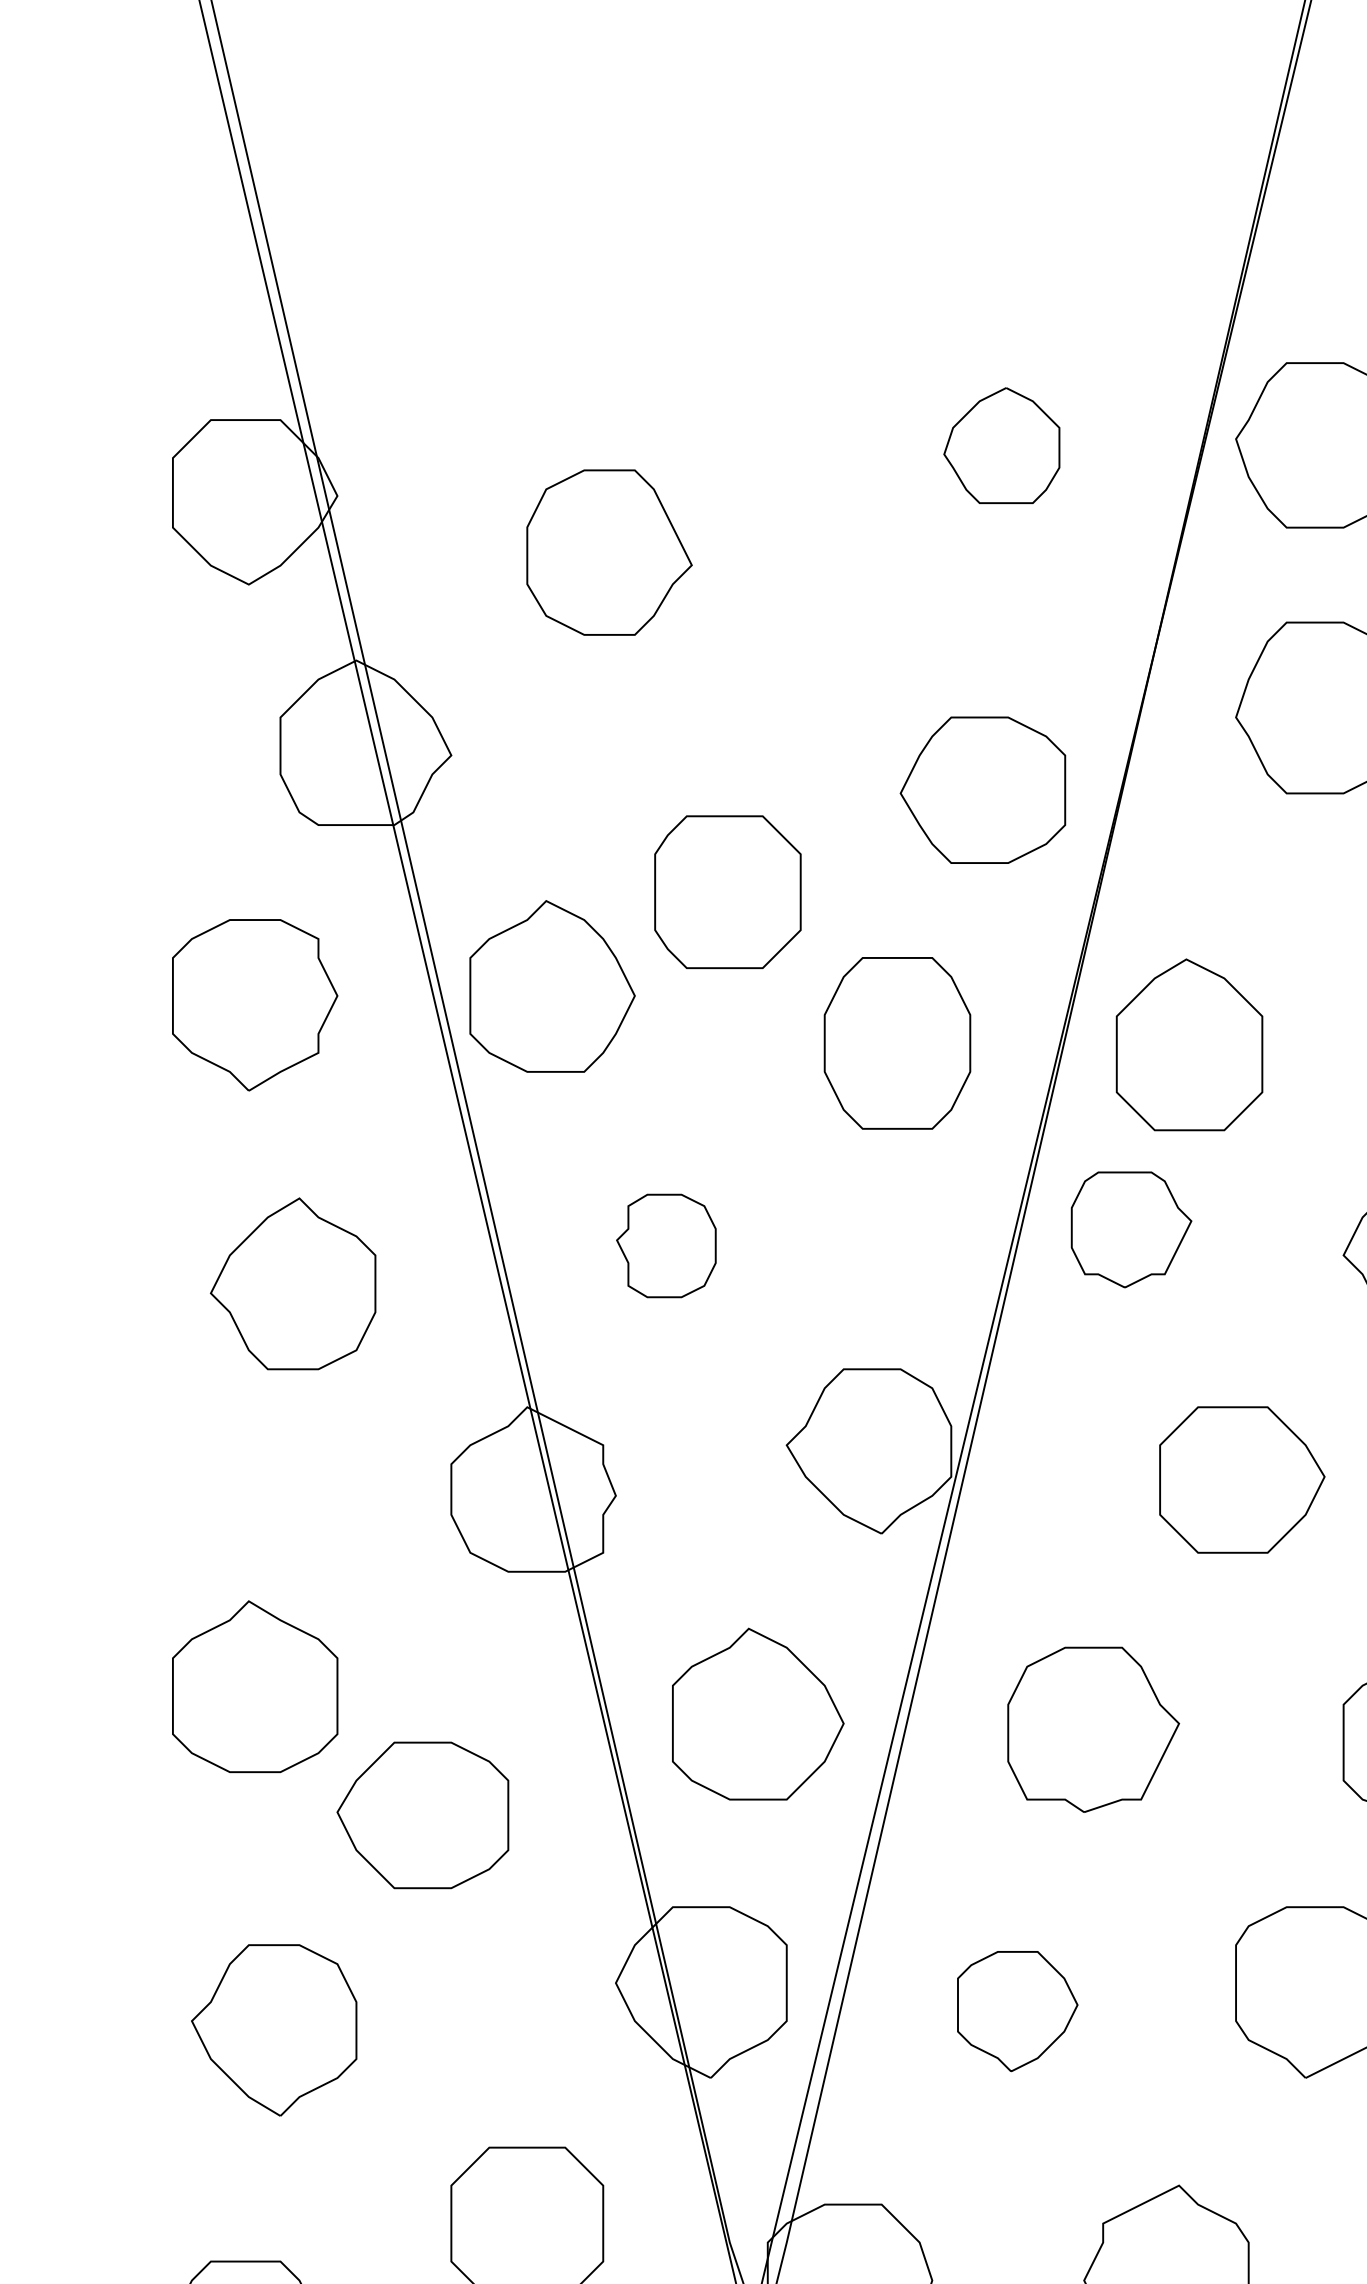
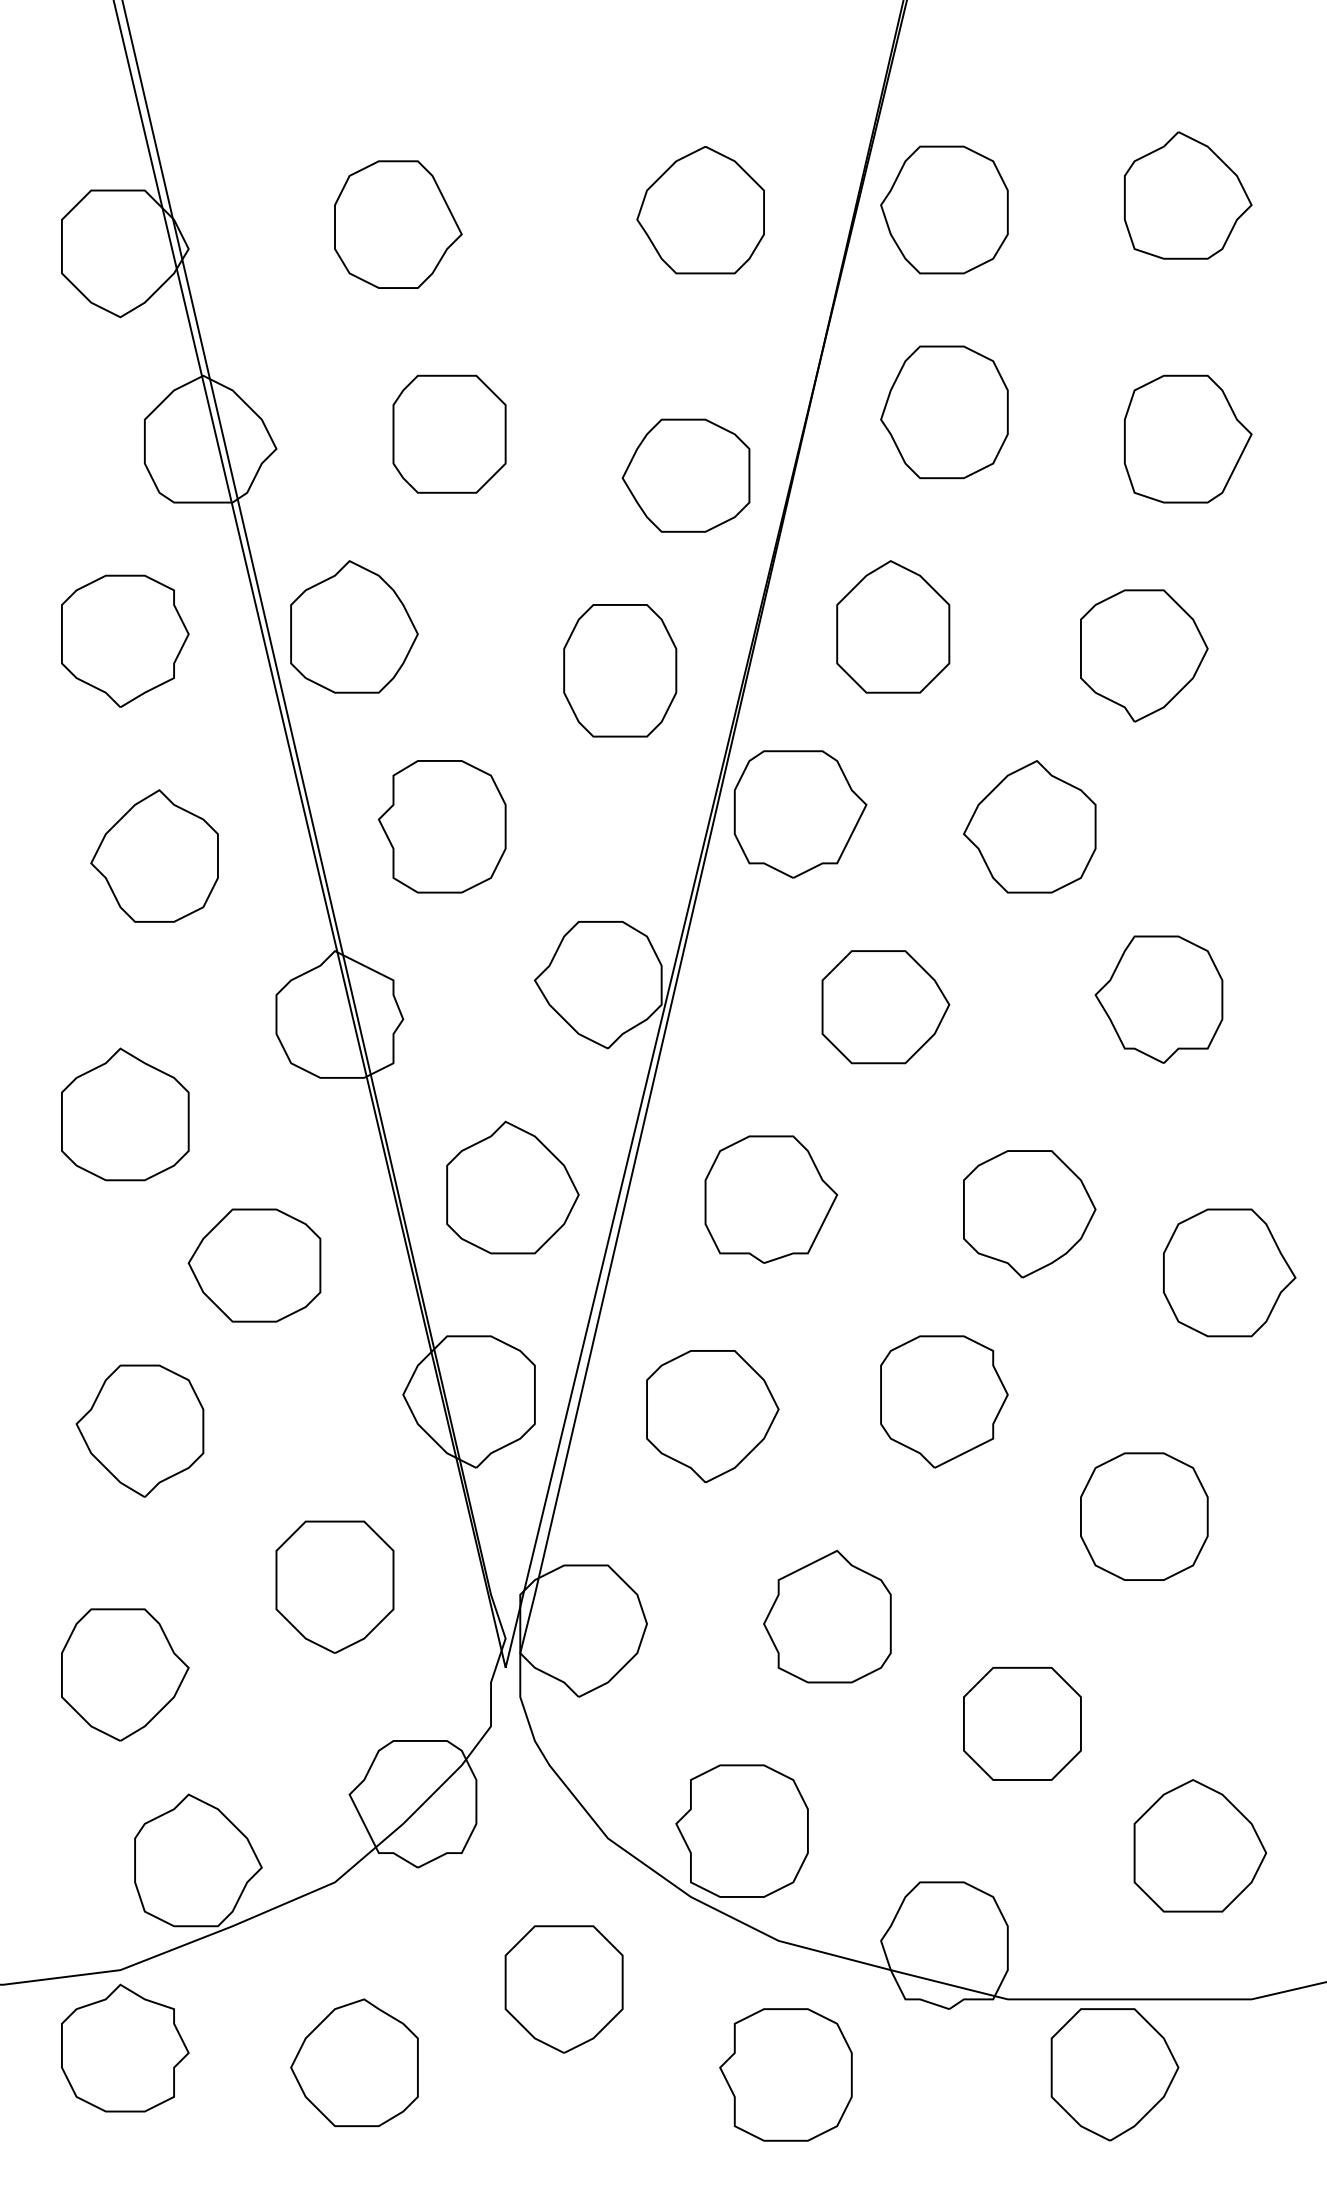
part: (1001, 446) -> (700, 210), size x1.43
part: (609, 552) -> (398, 224), moved
part: (727, 891) -> (449, 433), moved
part: (1189, 1044) -> (893, 626), moved
part: (1131, 1229) -> (800, 814), size x1.43
part: (665, 1245) -> (441, 826), size x1.67
part: (255, 1686) -> (125, 1114), moved
part: (1017, 2011) -> (712, 1416), size x1.43

